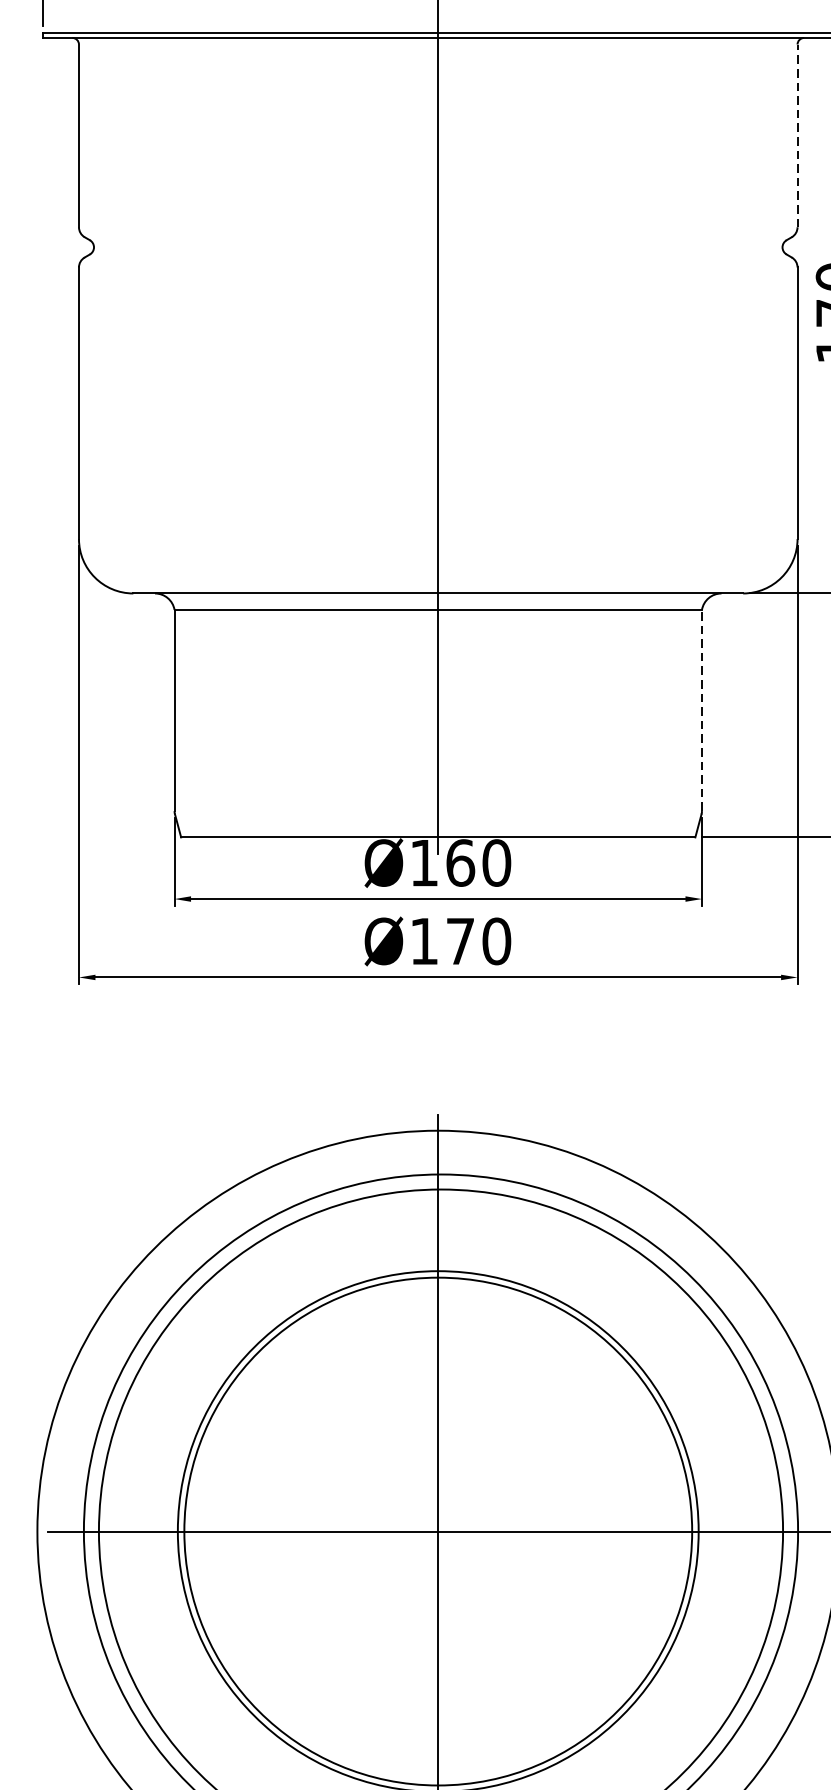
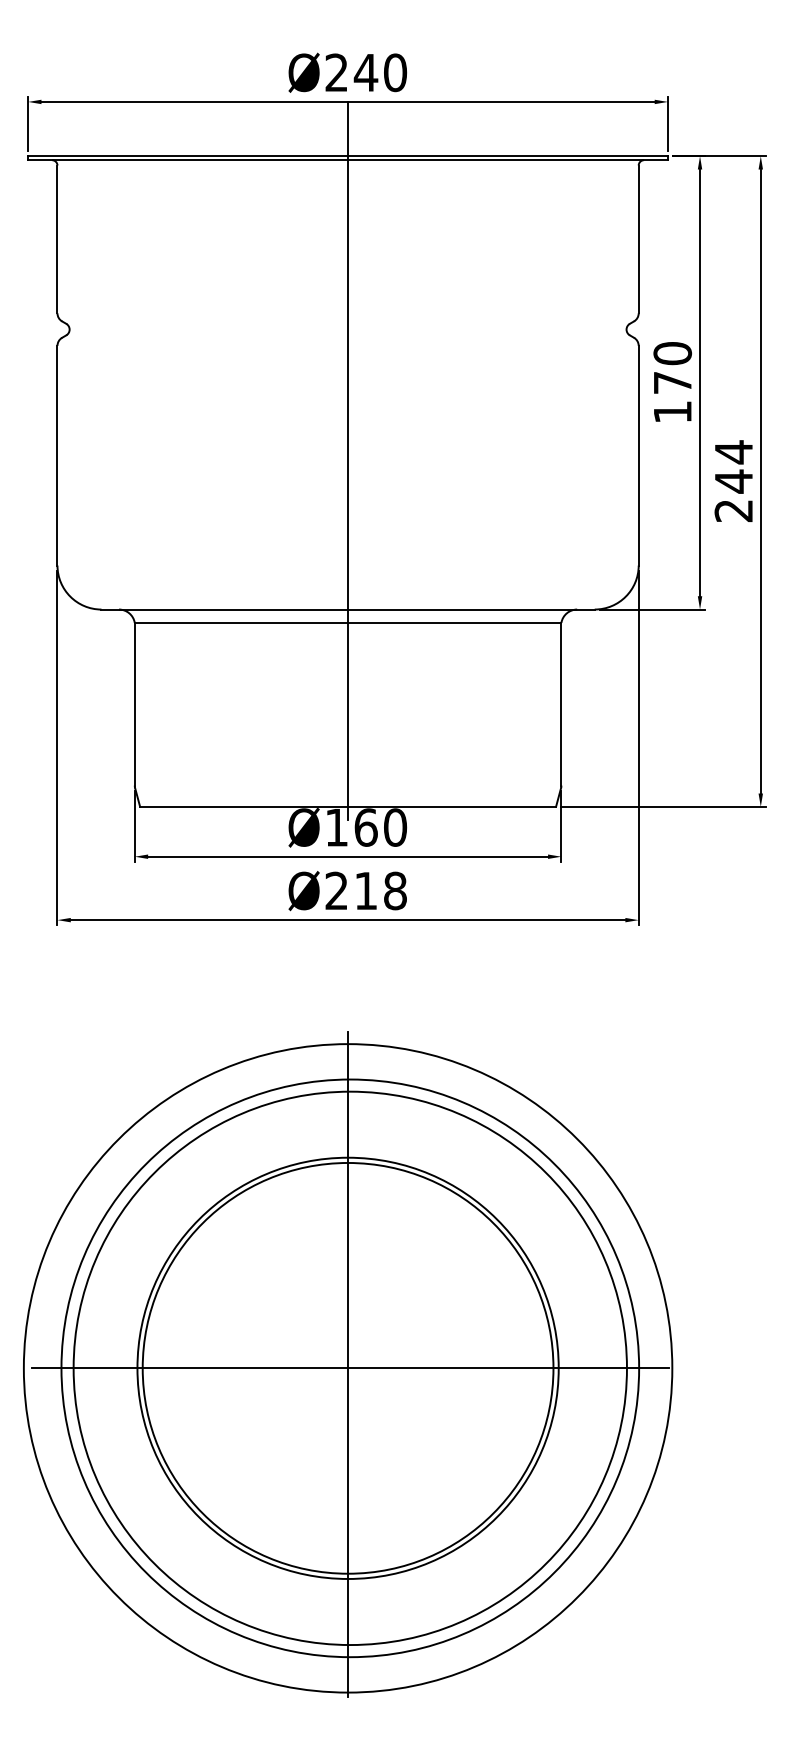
line: (797, 135) -> (638, 239), dashed -> solid
line: (702, 709) -> (561, 703), dashed -> solid
text: (461, 940) -> (366, 890), Ø170 -> Ø218

